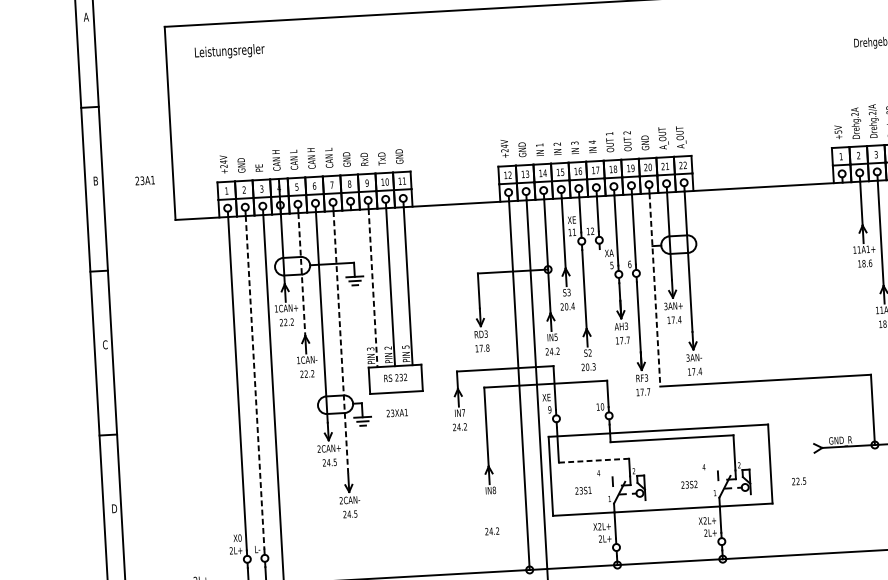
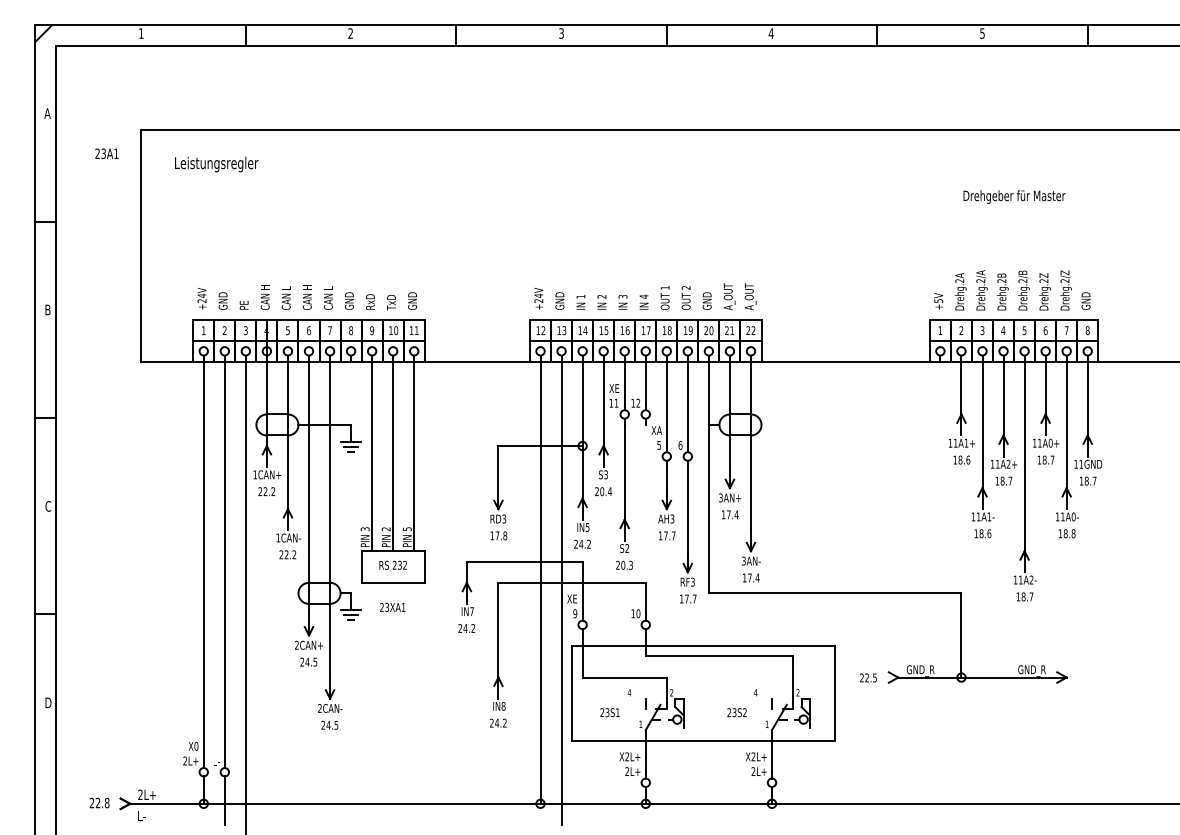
text: (144, 180) -> (106, 153), moved
line: (301, 274) -> (287, 435), dashed -> solid
line: (373, 288) -> (372, 456), dashed -> solid
line: (654, 289) -> (708, 477), dashed -> solid
line: (341, 342) -> (330, 519), dashed -> solid
line: (254, 382) -> (224, 561), dashed -> solid
line: (593, 460) -> (624, 677), dashed -> solid
text: (799, 481) -> (868, 677), moved
text: (492, 530) -> (498, 722), moved

